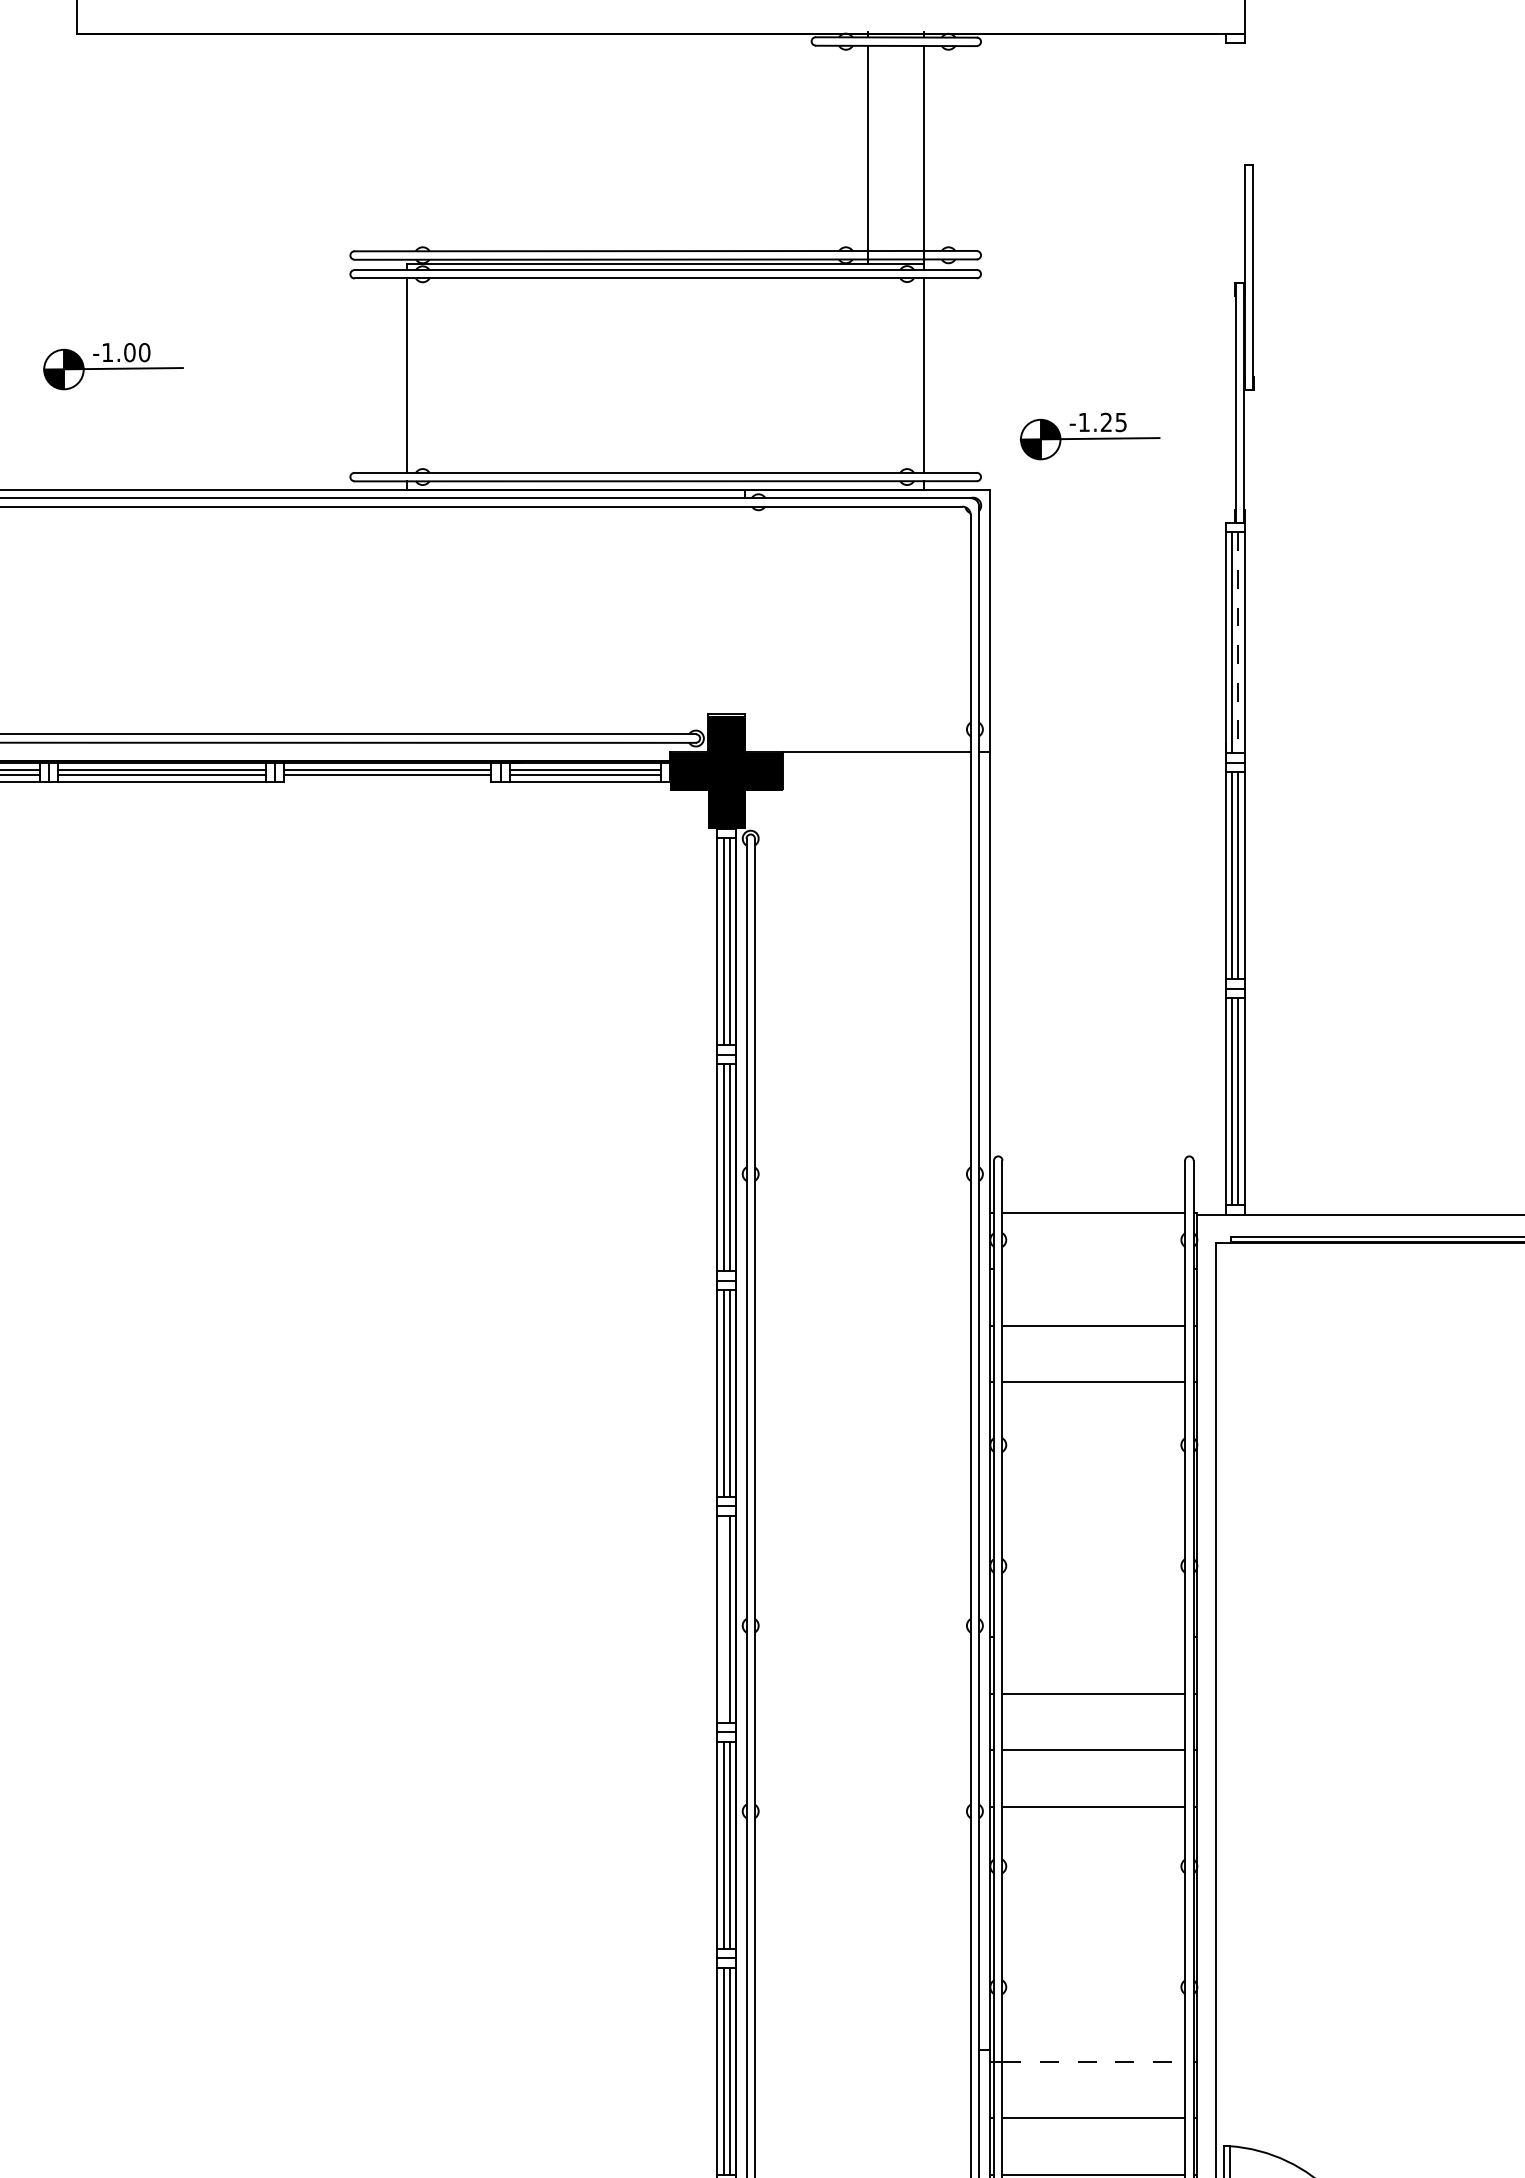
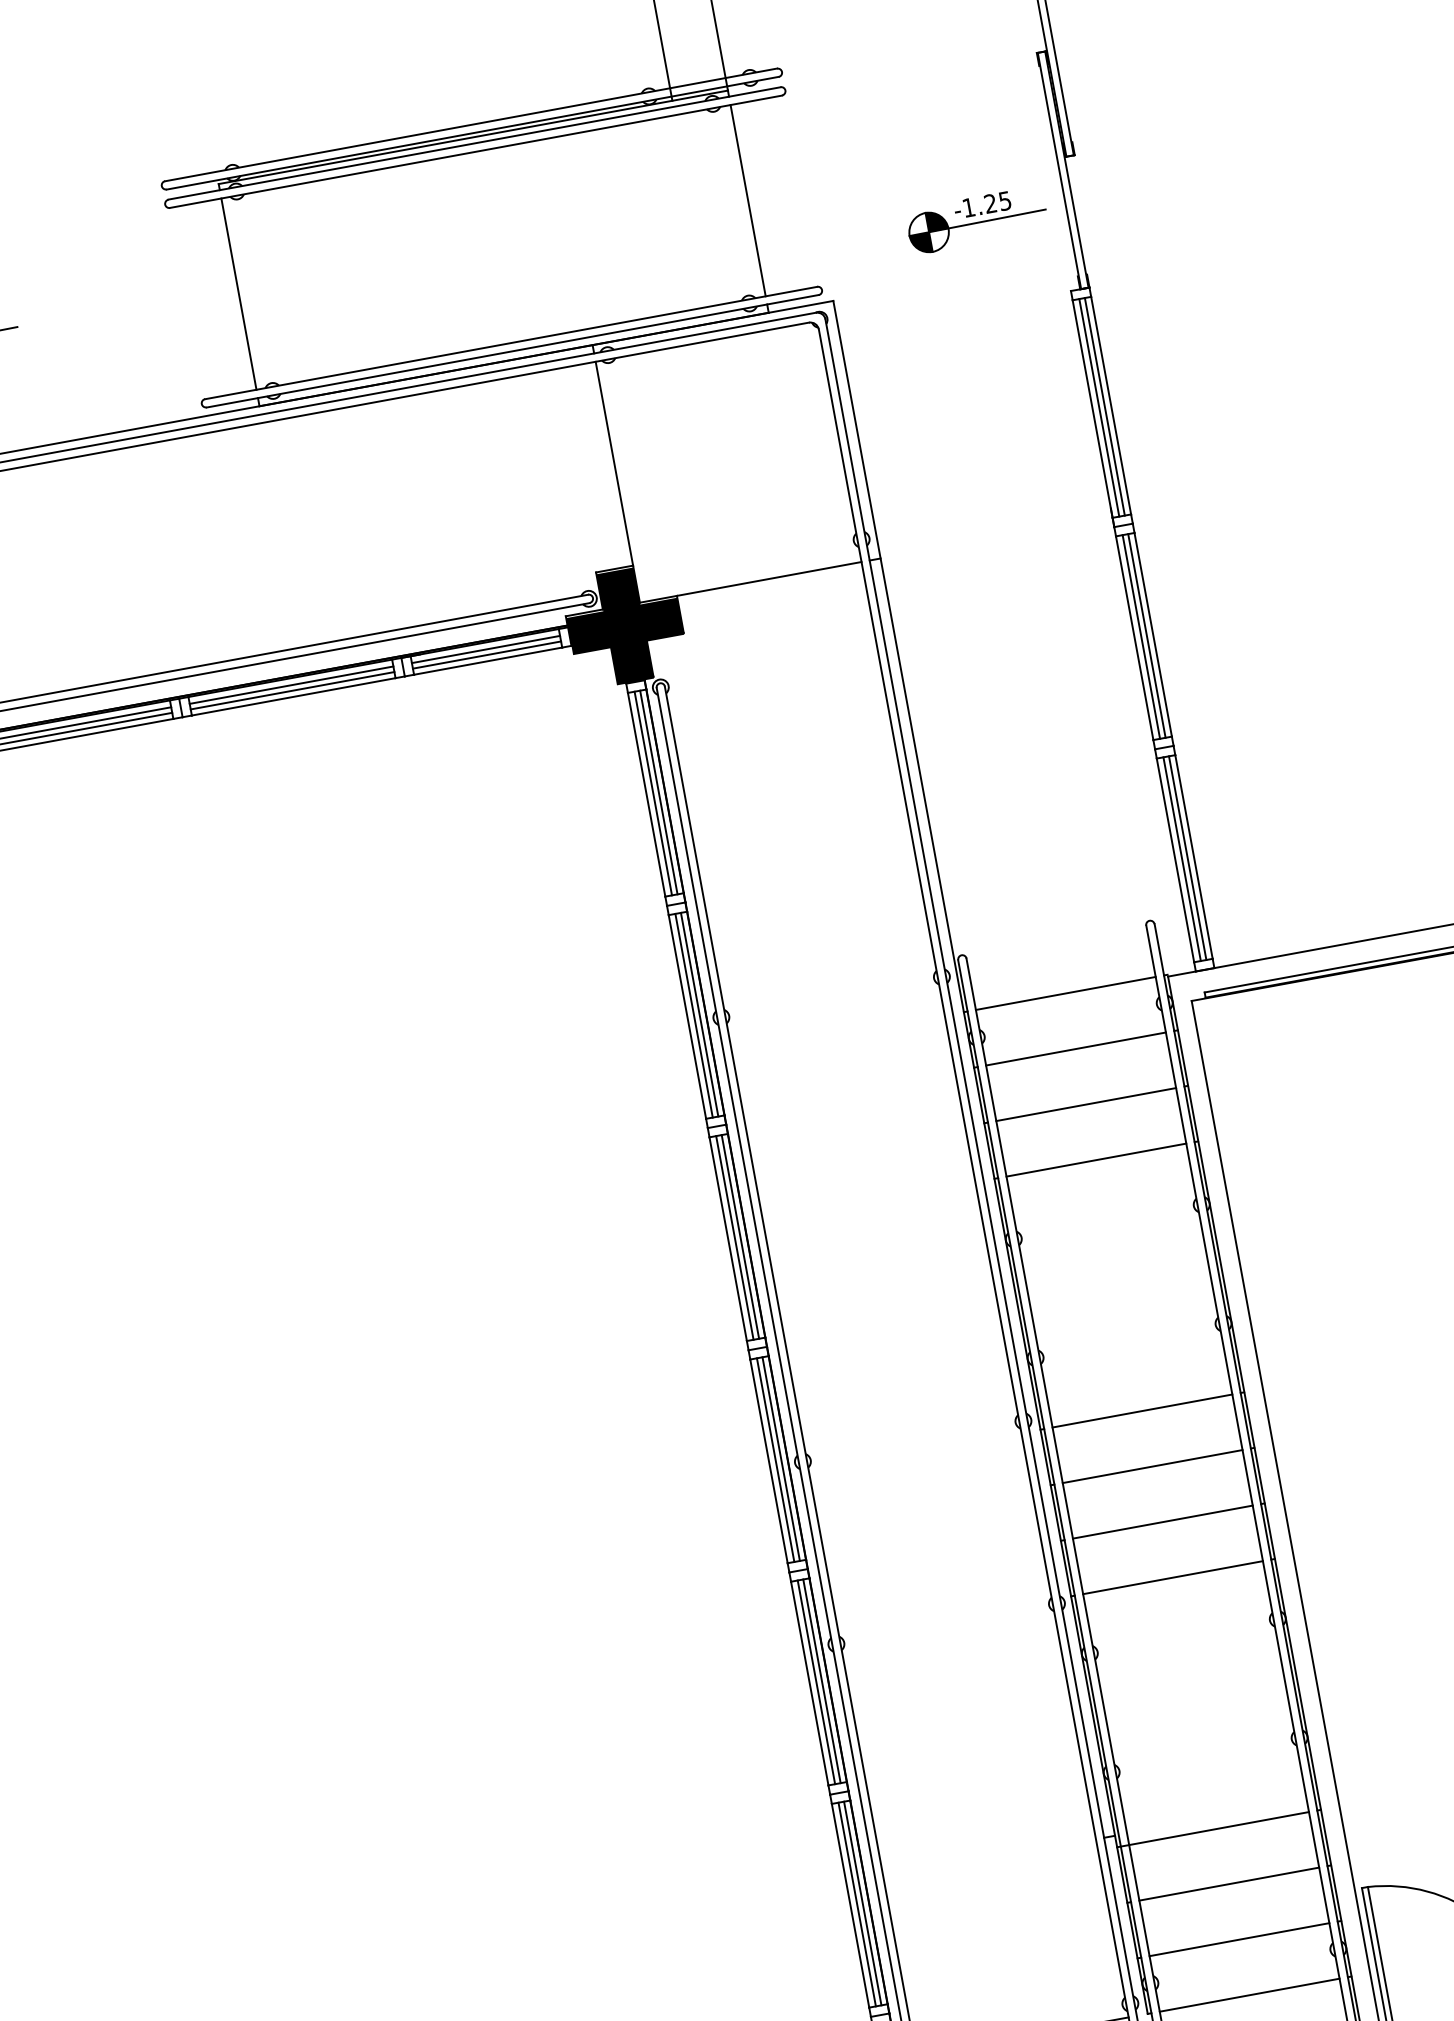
part: (1089, 436) -> (976, 220), moved
line: (745, 609) -> (614, 462), added
line: (1238, 642) -> (1105, 406), dashed -> solid
line: (387, 781) -> (293, 696), added
line: (1093, 1269) -> (1075, 1049), added
line: (724, 1618) -> (775, 1459), added
line: (1093, 1637) -> (1142, 1411), added
line: (1094, 2061) -> (1219, 1828), dashed -> solid

